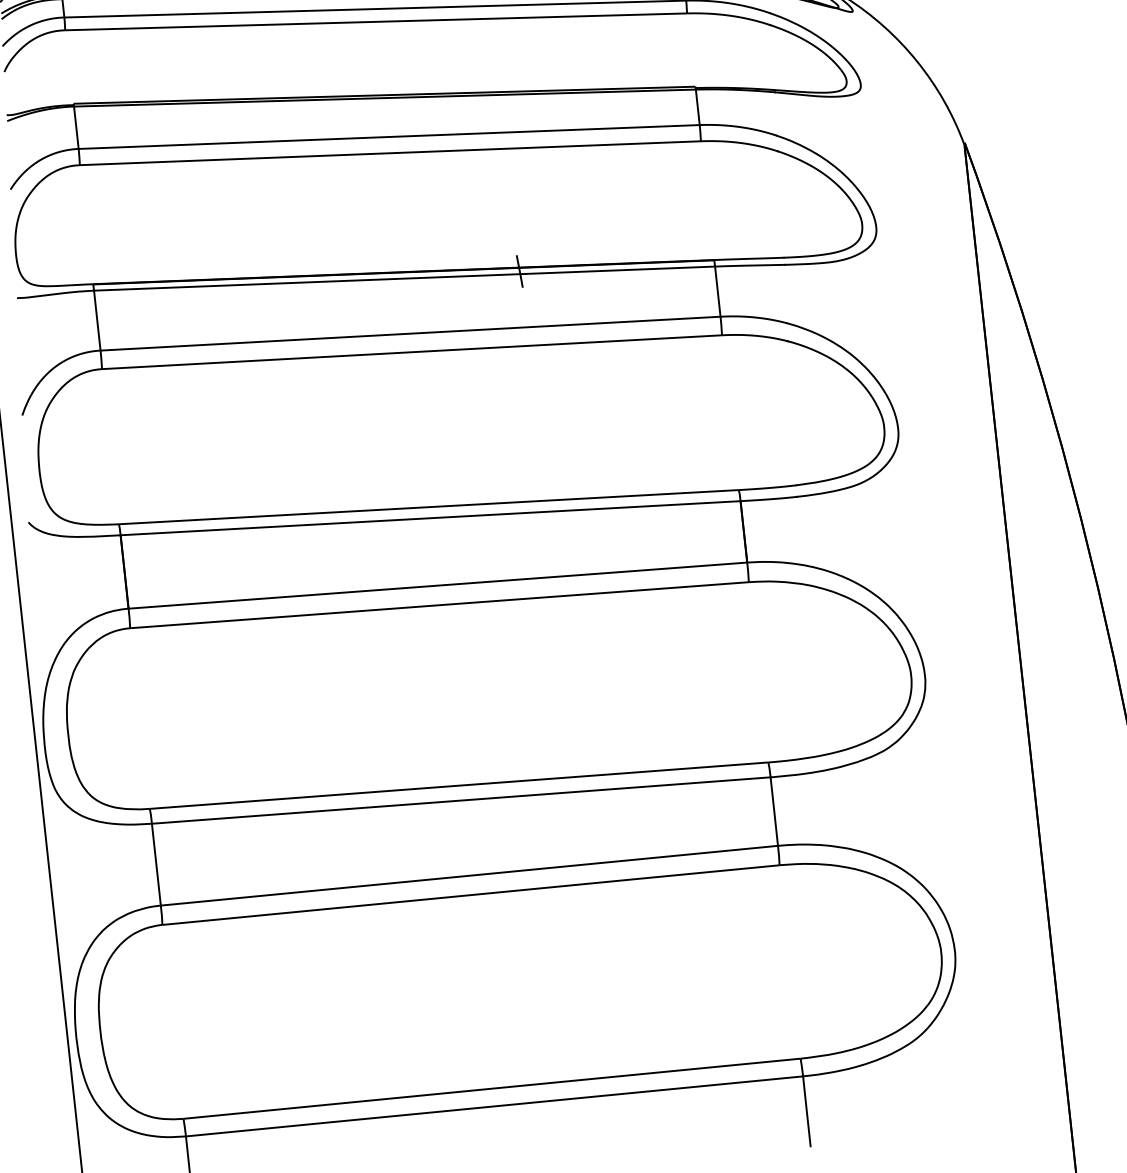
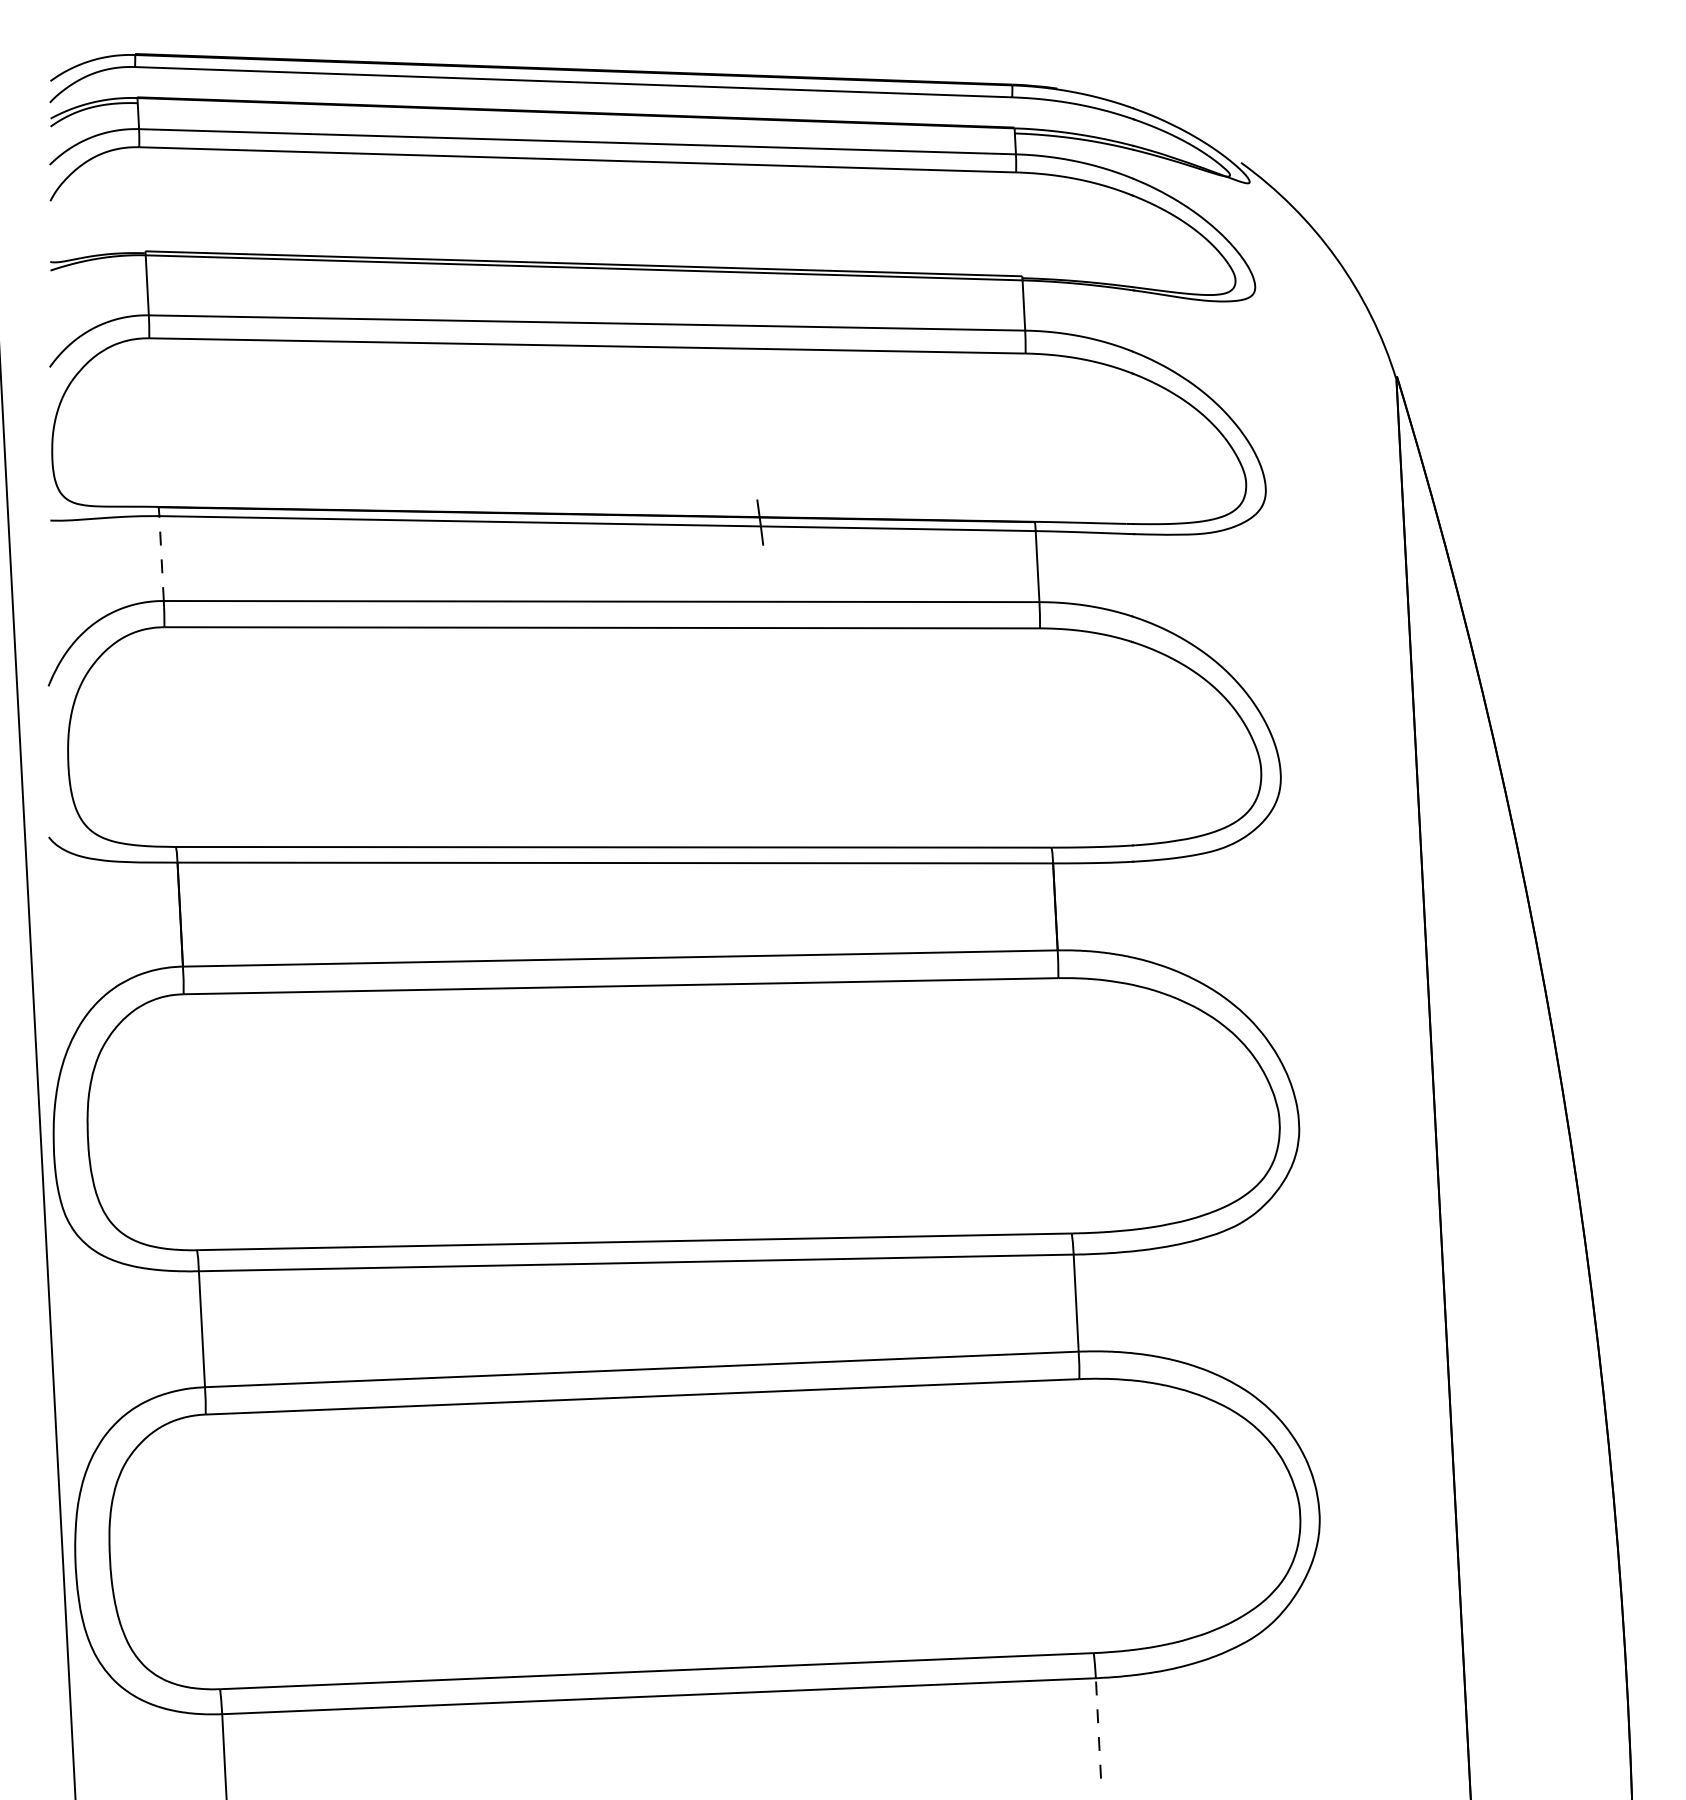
line: (97, 319) -> (161, 557), solid -> dashed
line: (806, 1111) -> (1098, 1728), solid -> dashed

